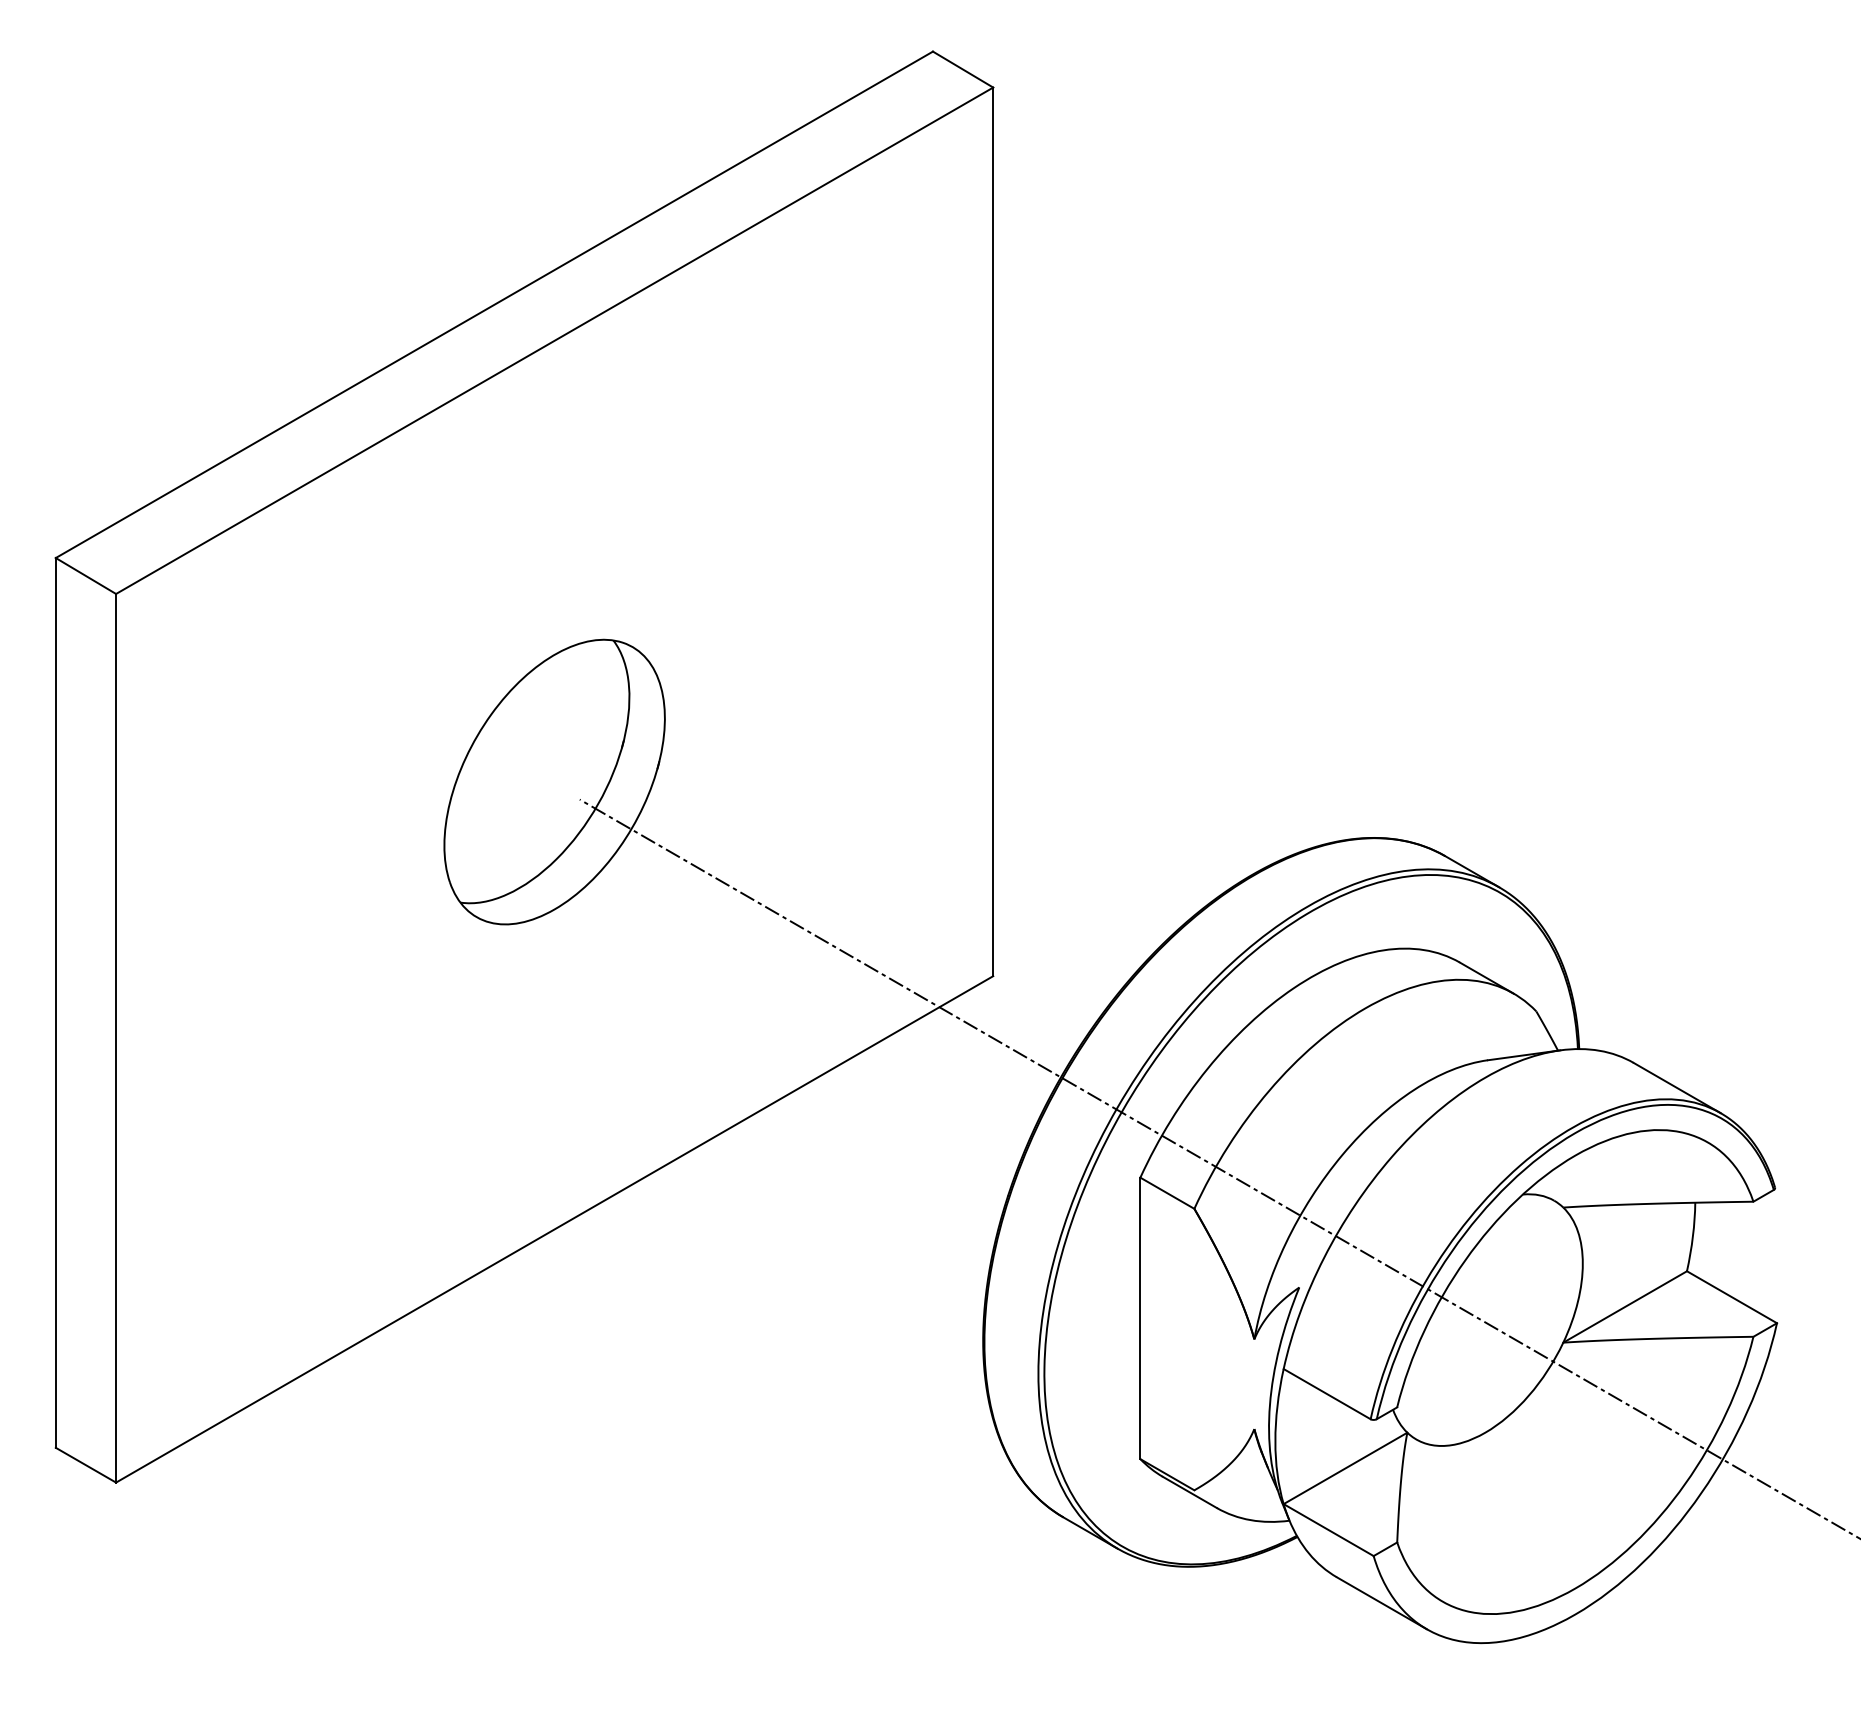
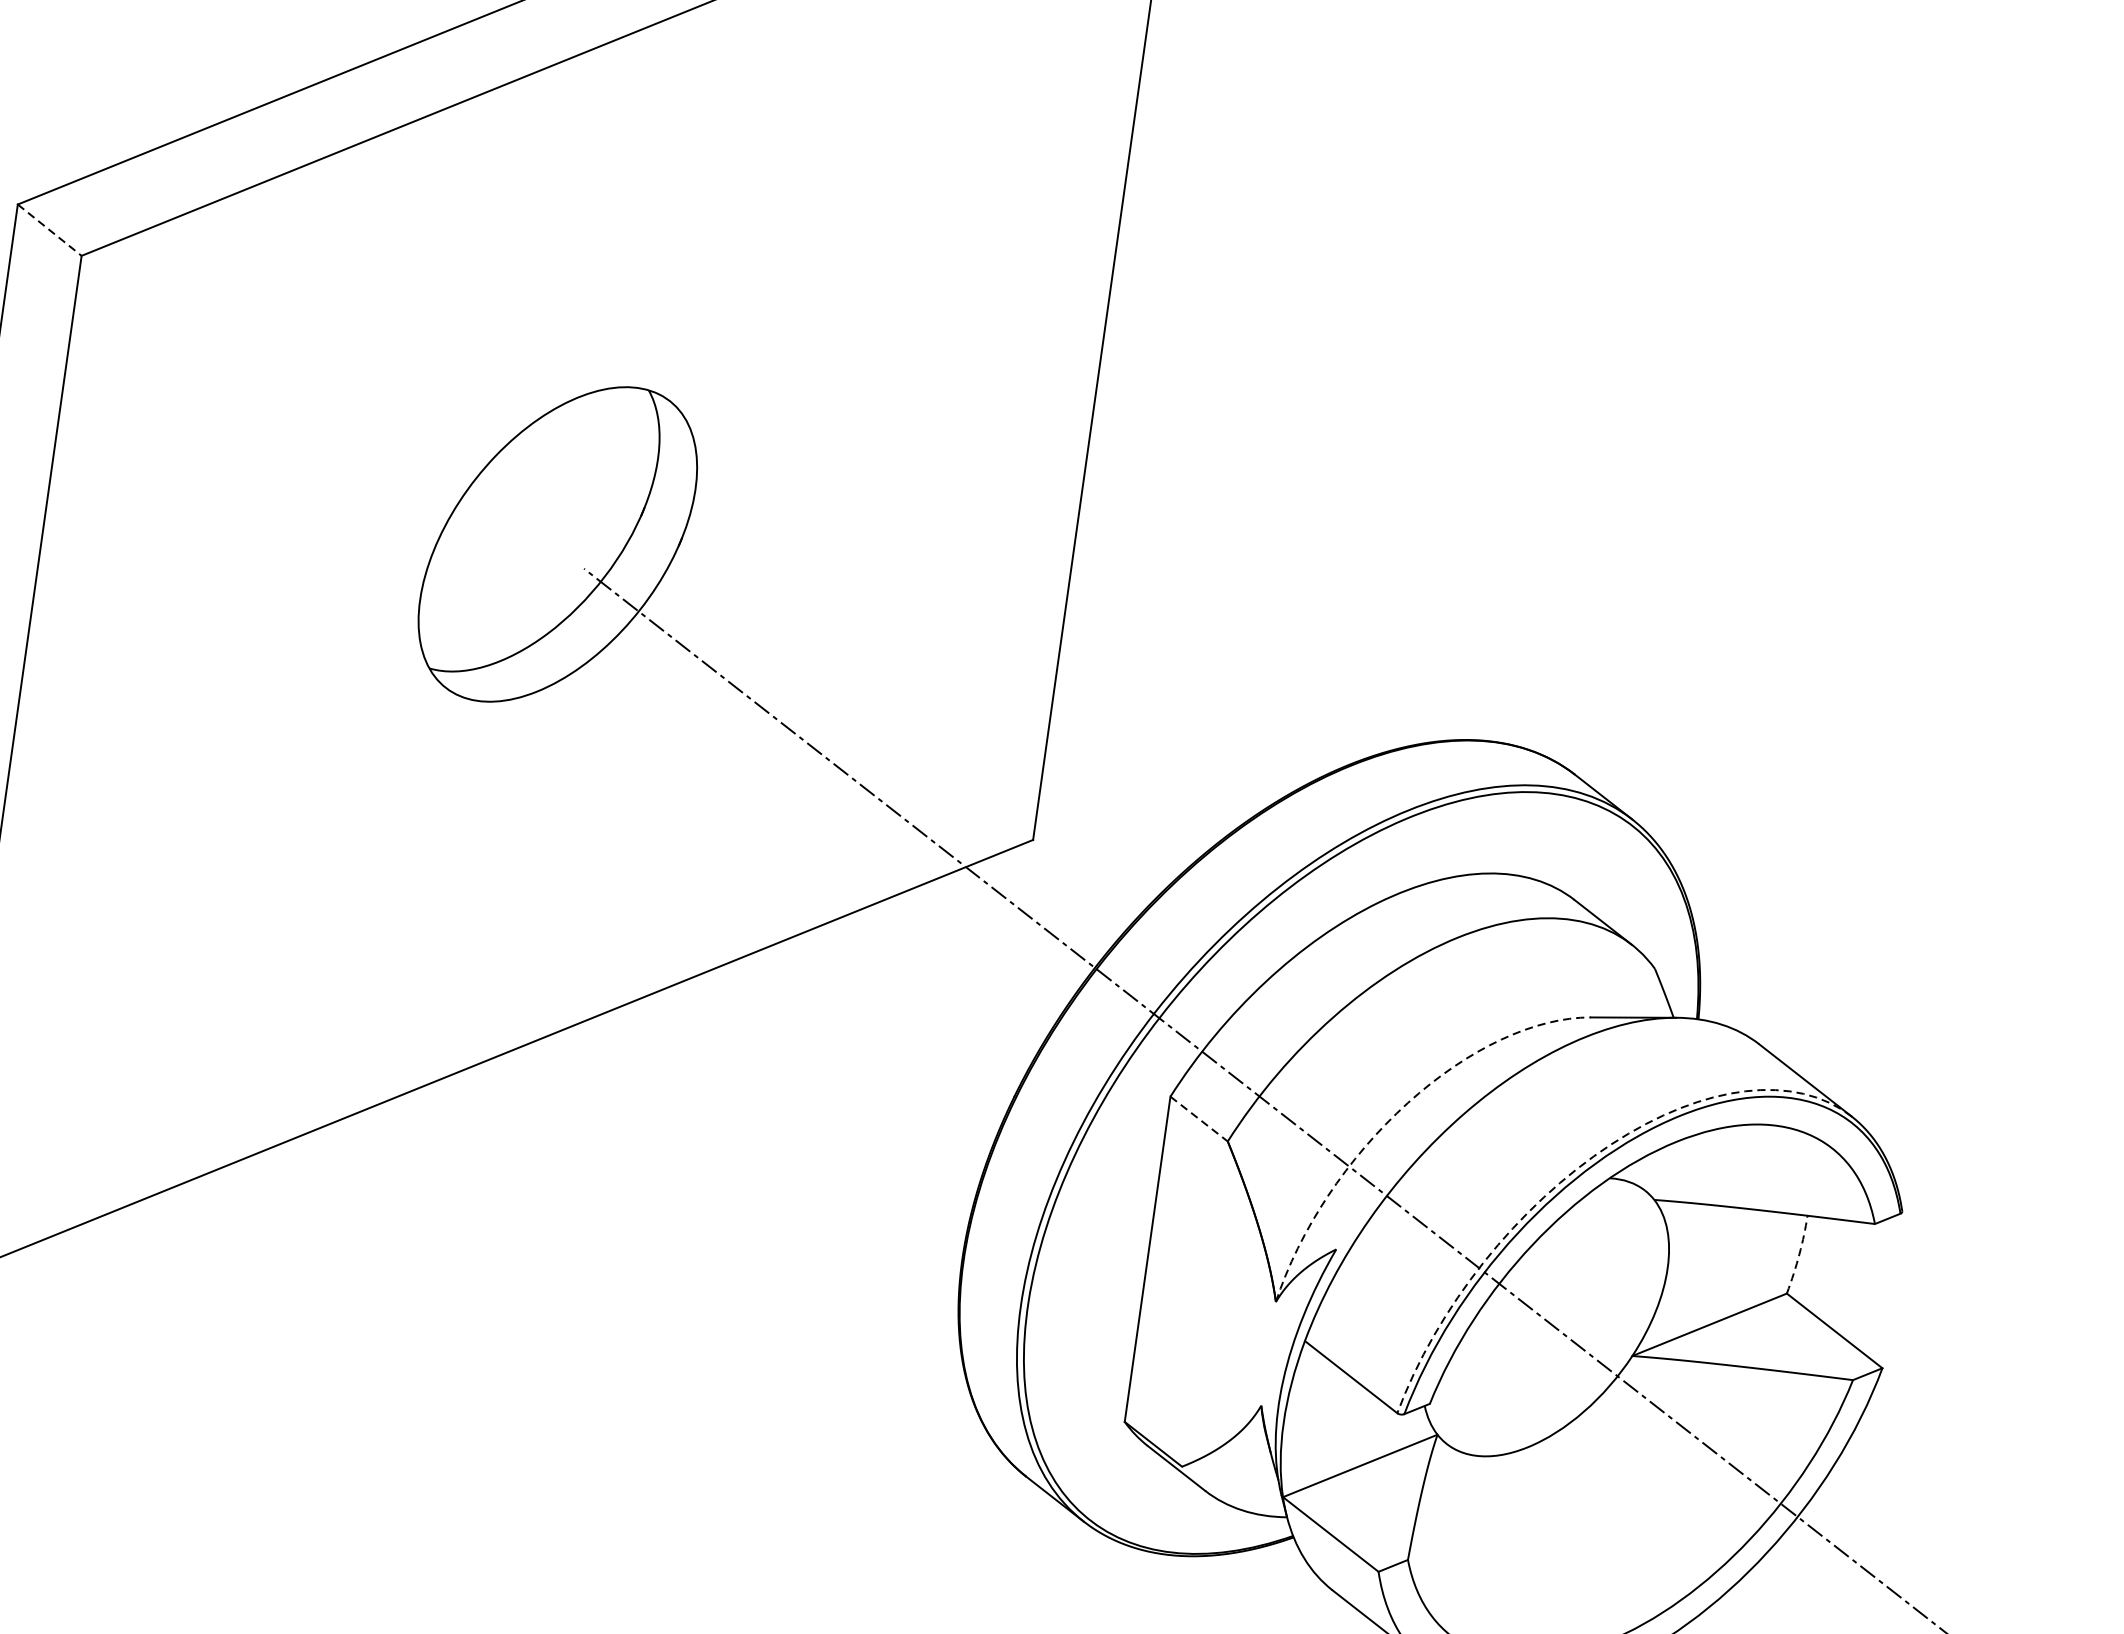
line: (86, 576) -> (50, 230), solid -> dashed
arc: (1334, 1164) -> (1396, 1112), solid -> dashed
arc: (1493, 1190) -> (1576, 1168), solid -> dashed
line: (1167, 1193) -> (1199, 1119), solid -> dashed
arc: (1692, 1236) -> (1798, 1254), solid -> dashed

